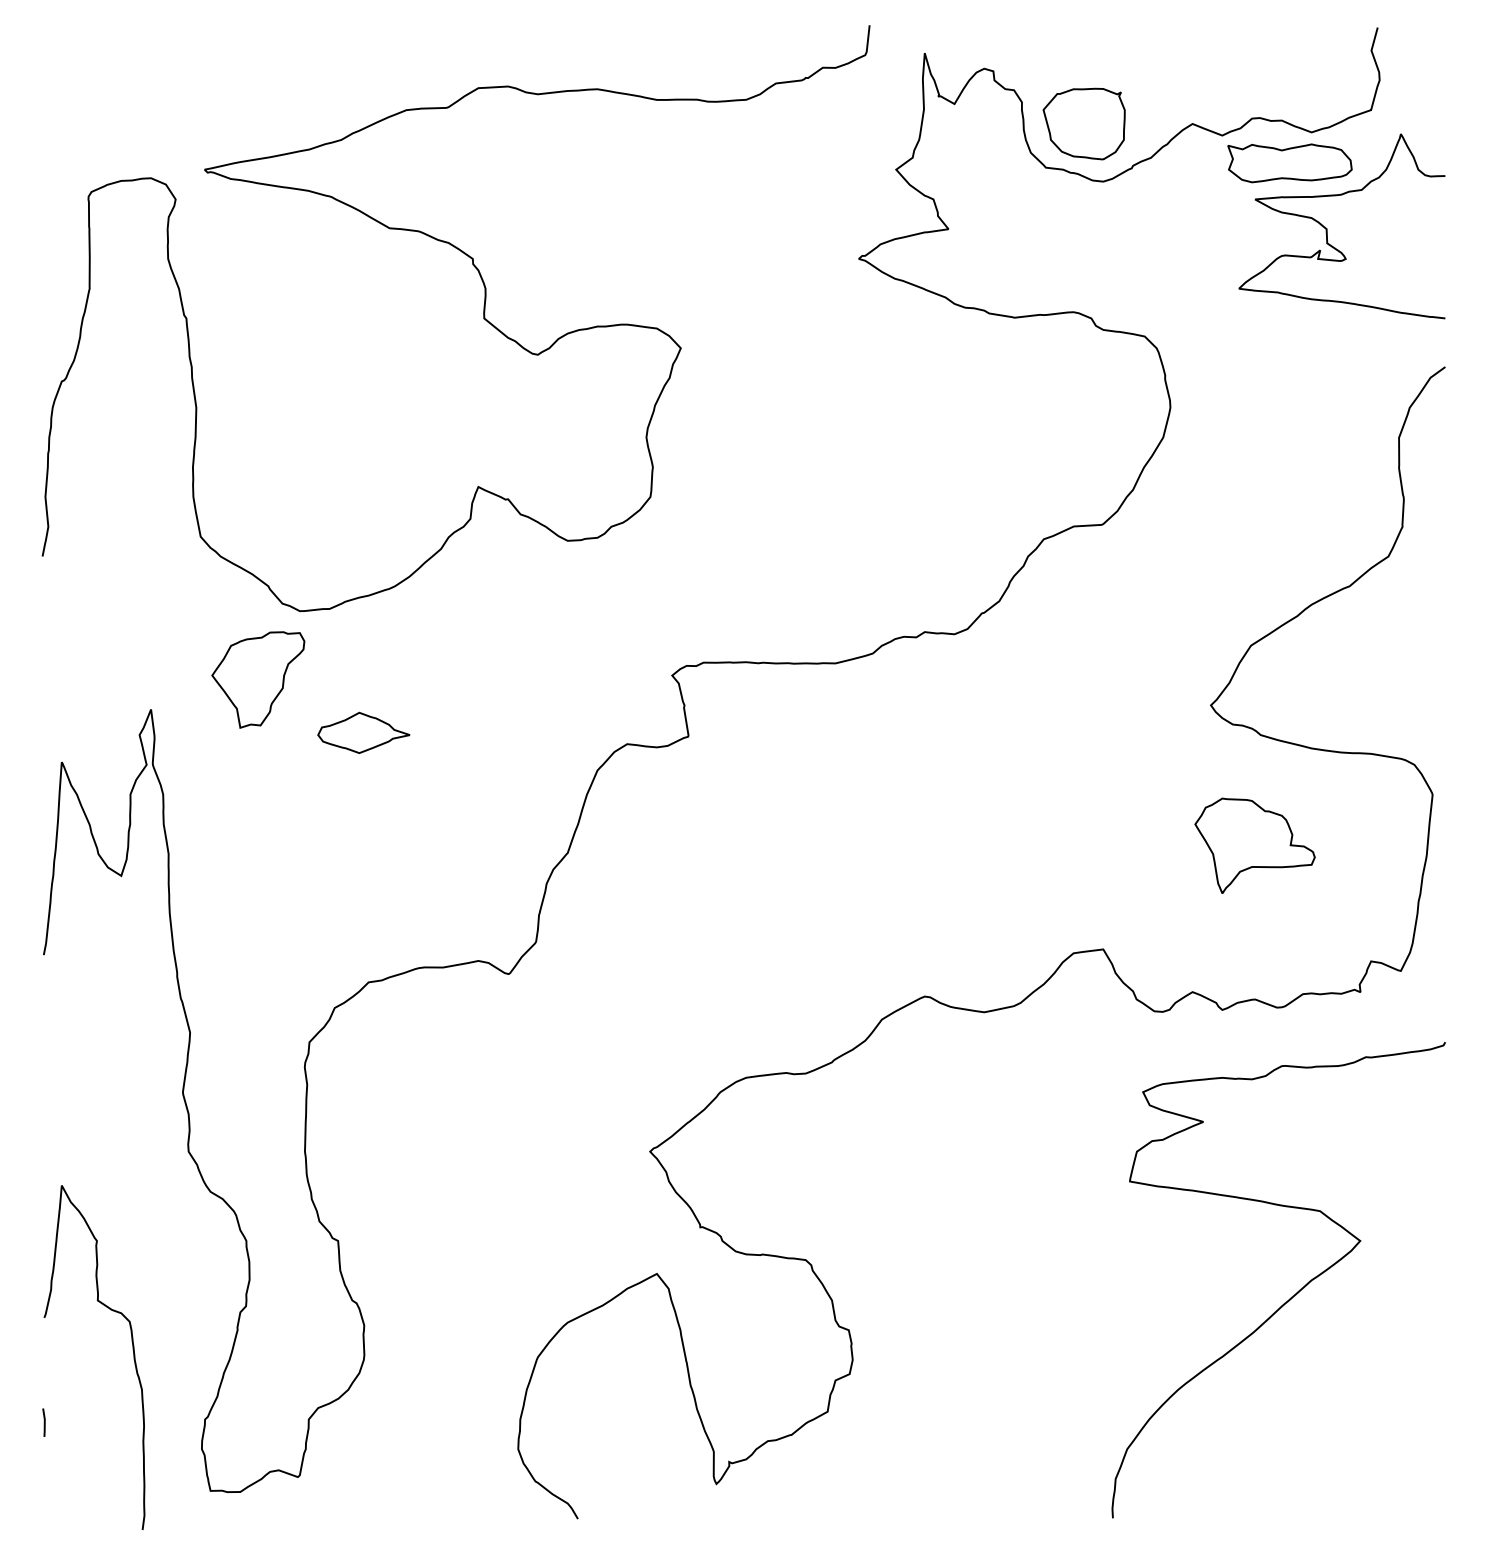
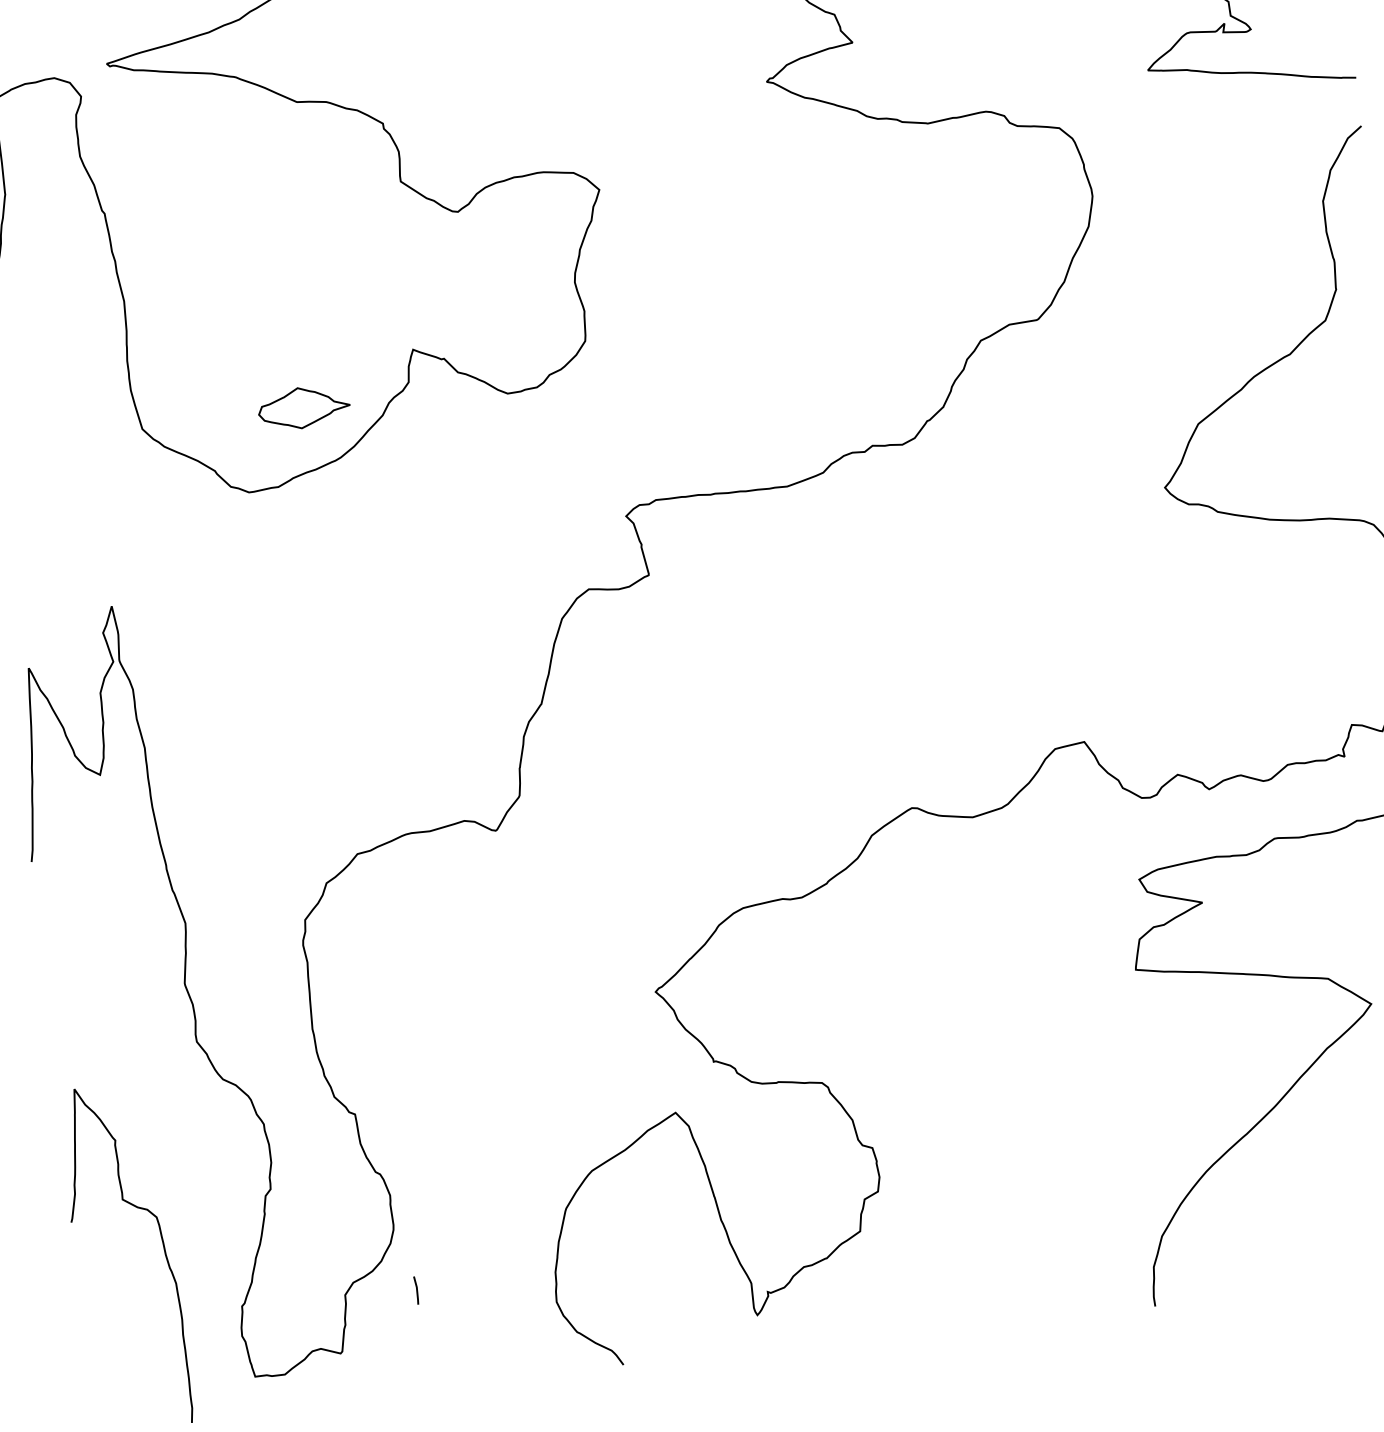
part: (258, 679) -> (215, 564), removed
part: (363, 732) -> (303, 407), moved
part: (1254, 845) -> (1223, 622), removed
line: (43, 1422) -> (415, 1290), moved

